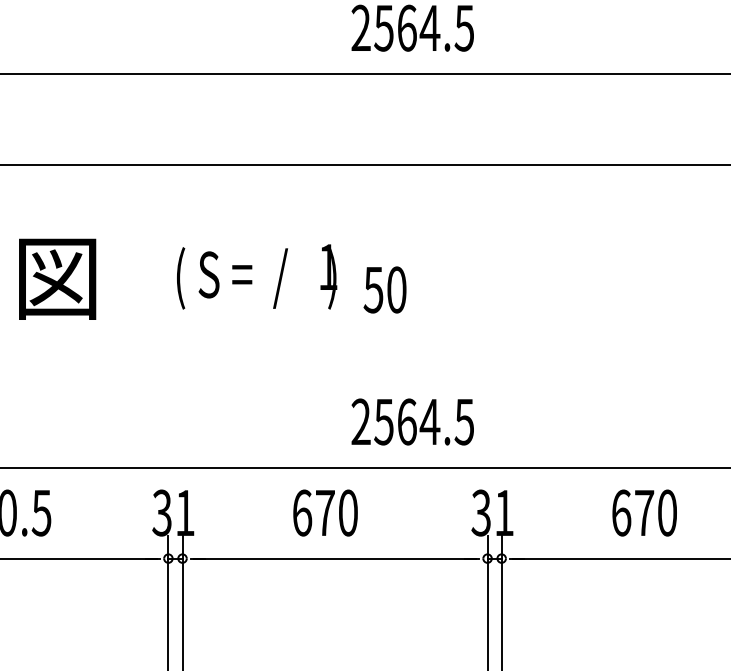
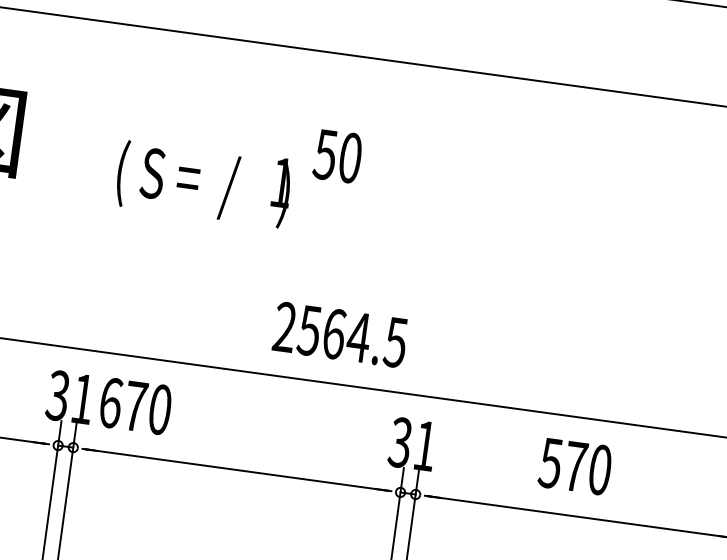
text: (257, 276) -> (204, 182), moved
text: (384, 289) -> (337, 155), moved
text: (325, 512) -> (135, 405), moved
text: (621, 512) -> (550, 462), 670 -> 570

